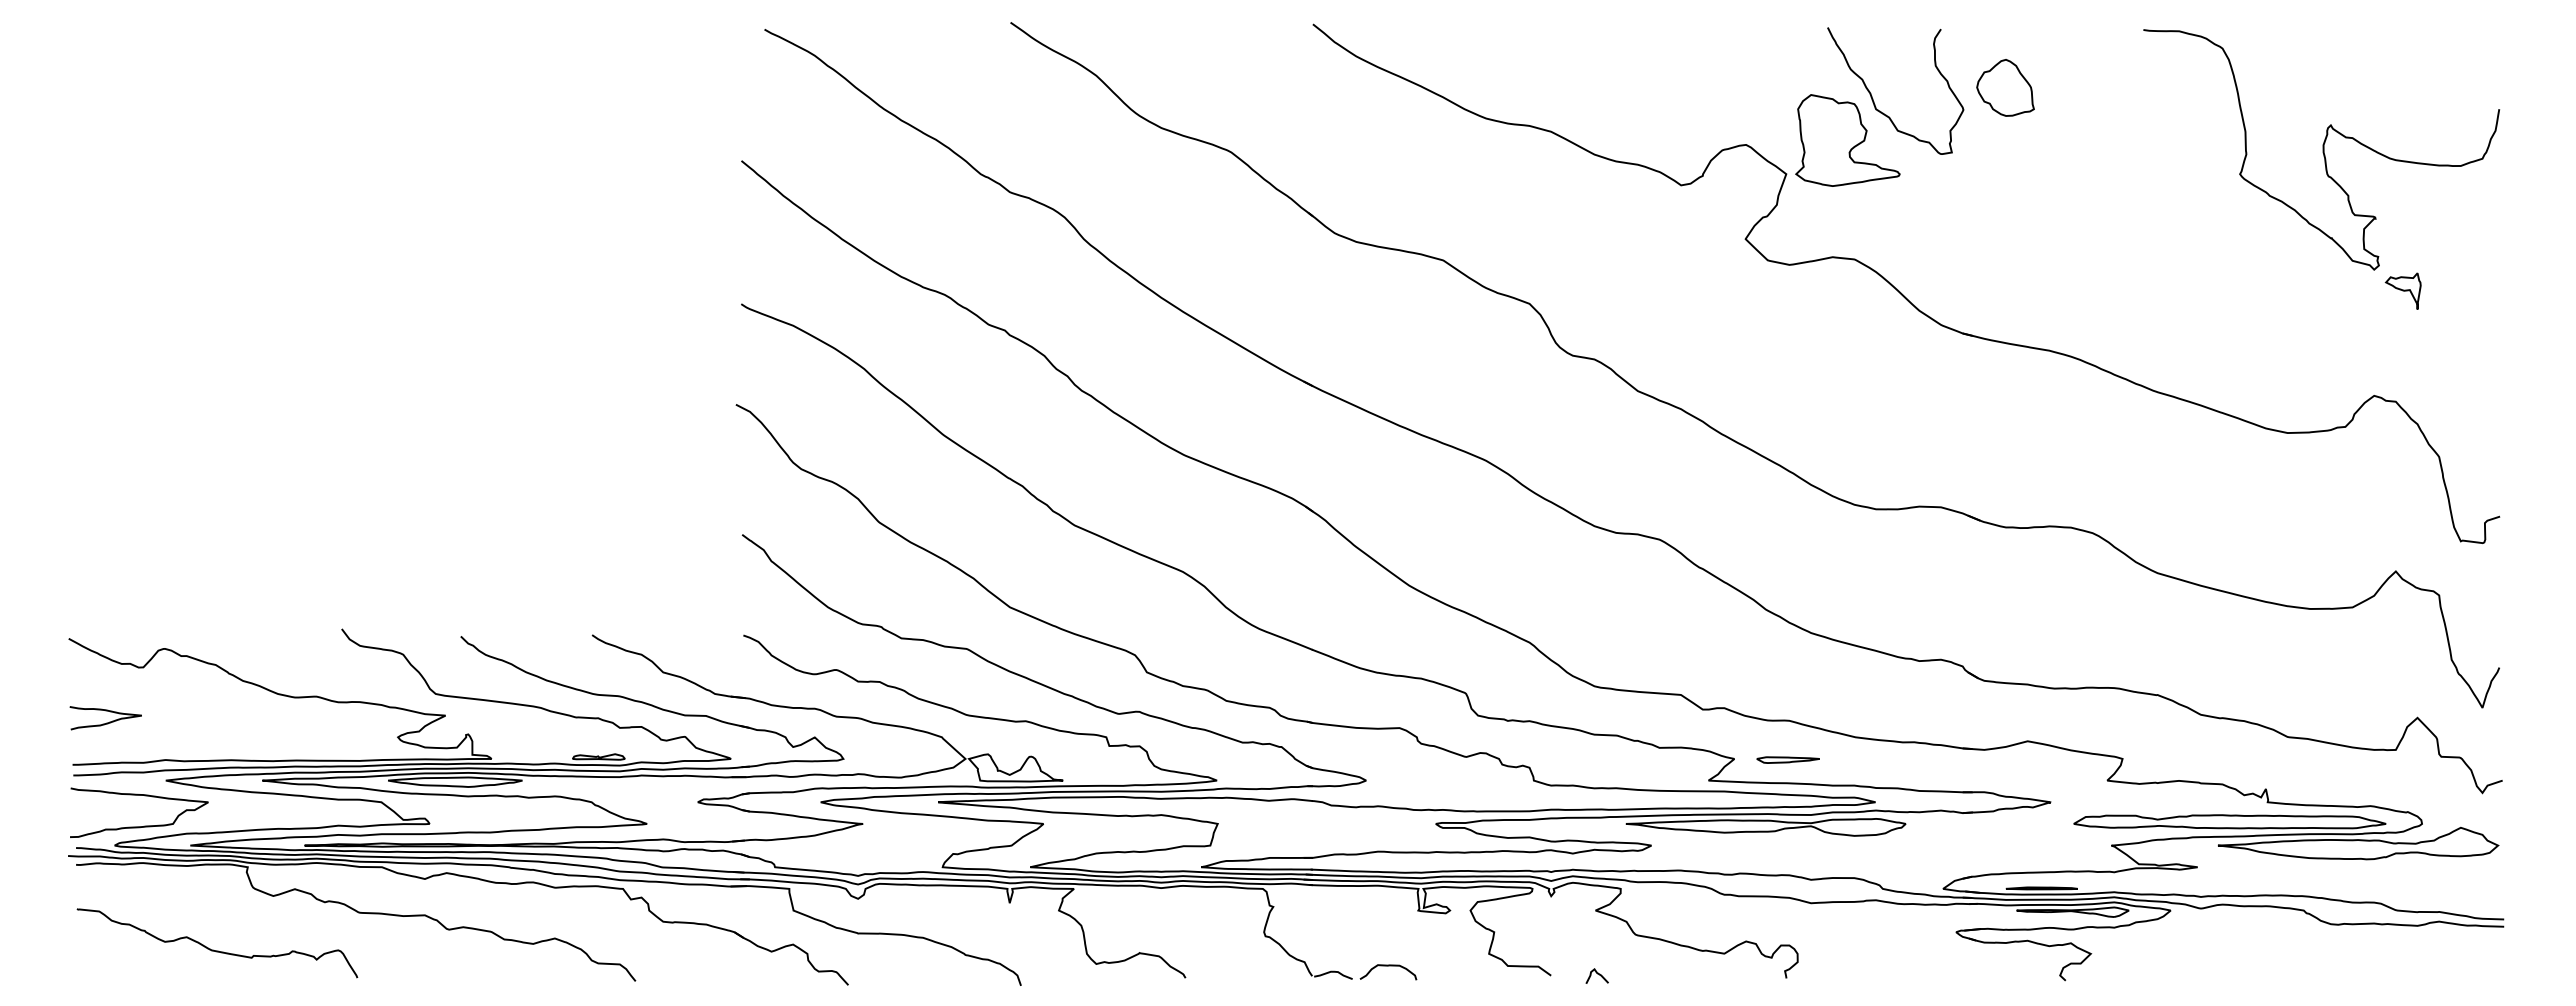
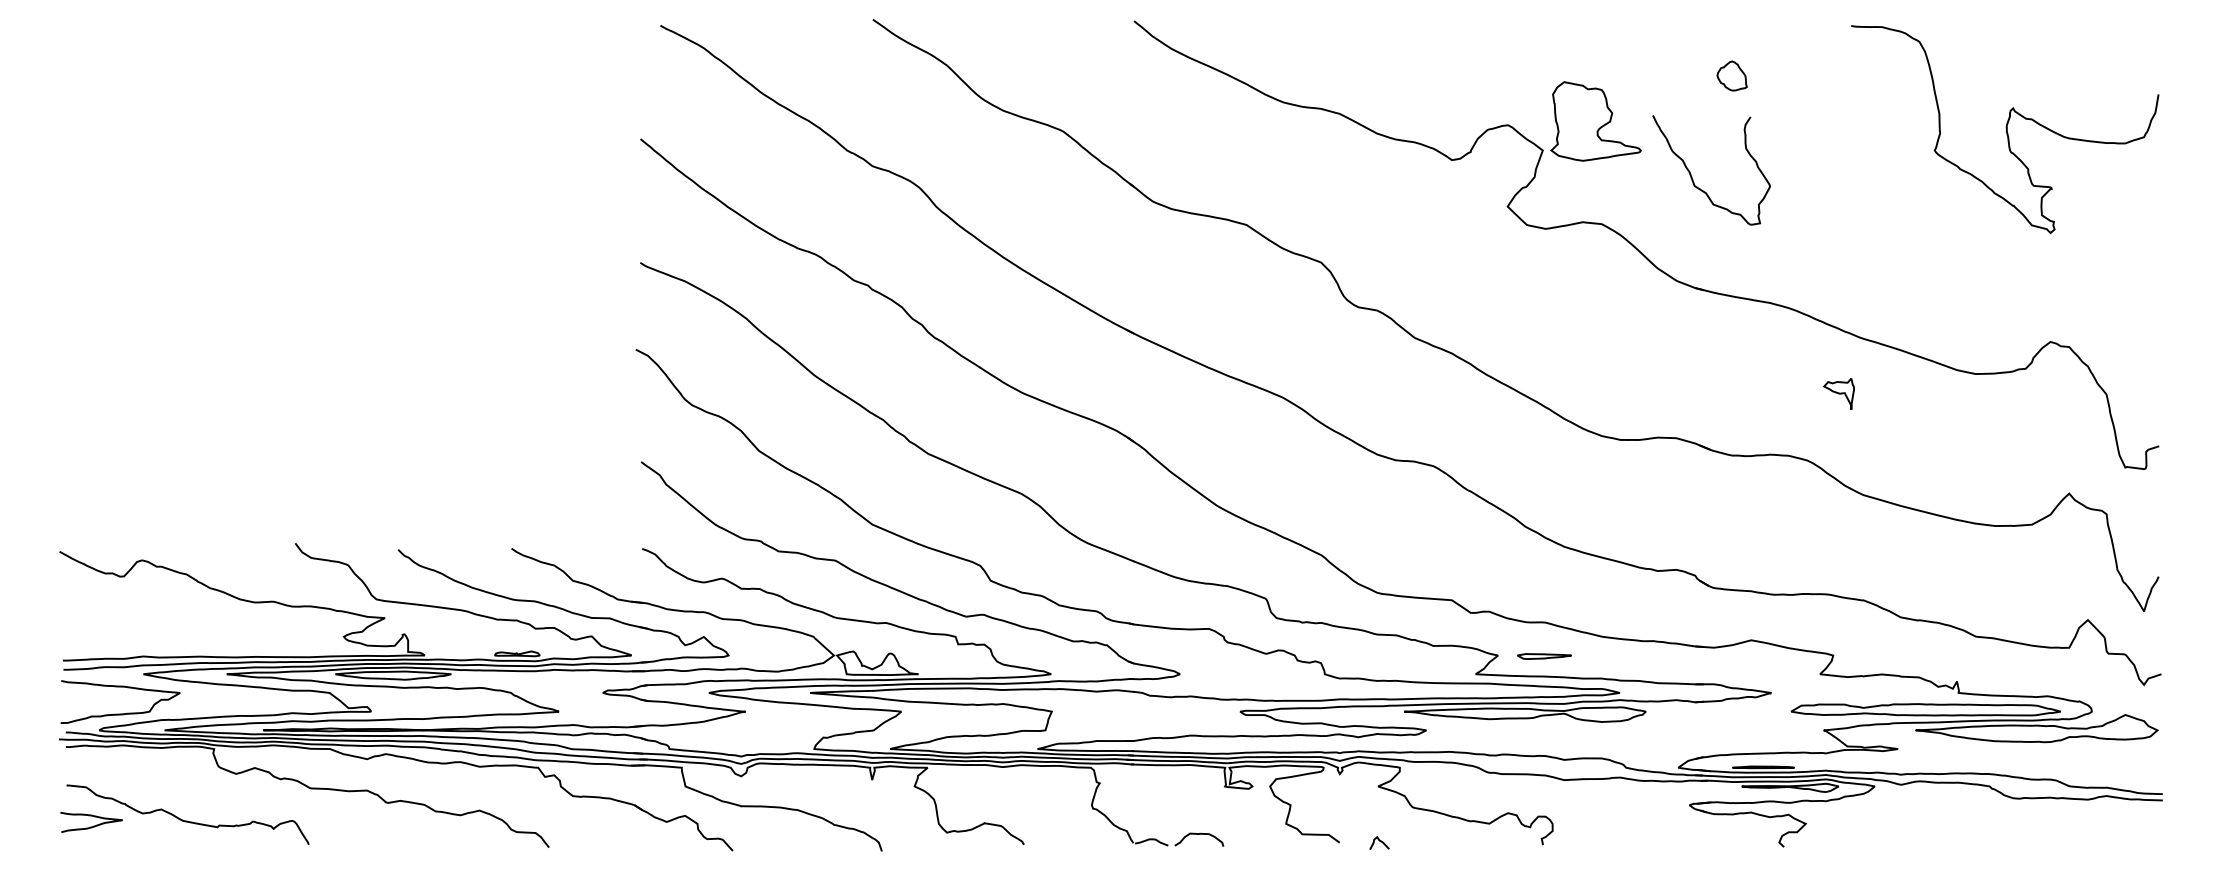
part: (2005, 87) -> (1732, 75), size x0.6
curve: (1873, 98) -> (1692, 176), moved
part: (2402, 290) -> (1838, 393), moved
curve: (106, 722) -> (92, 826), moved

